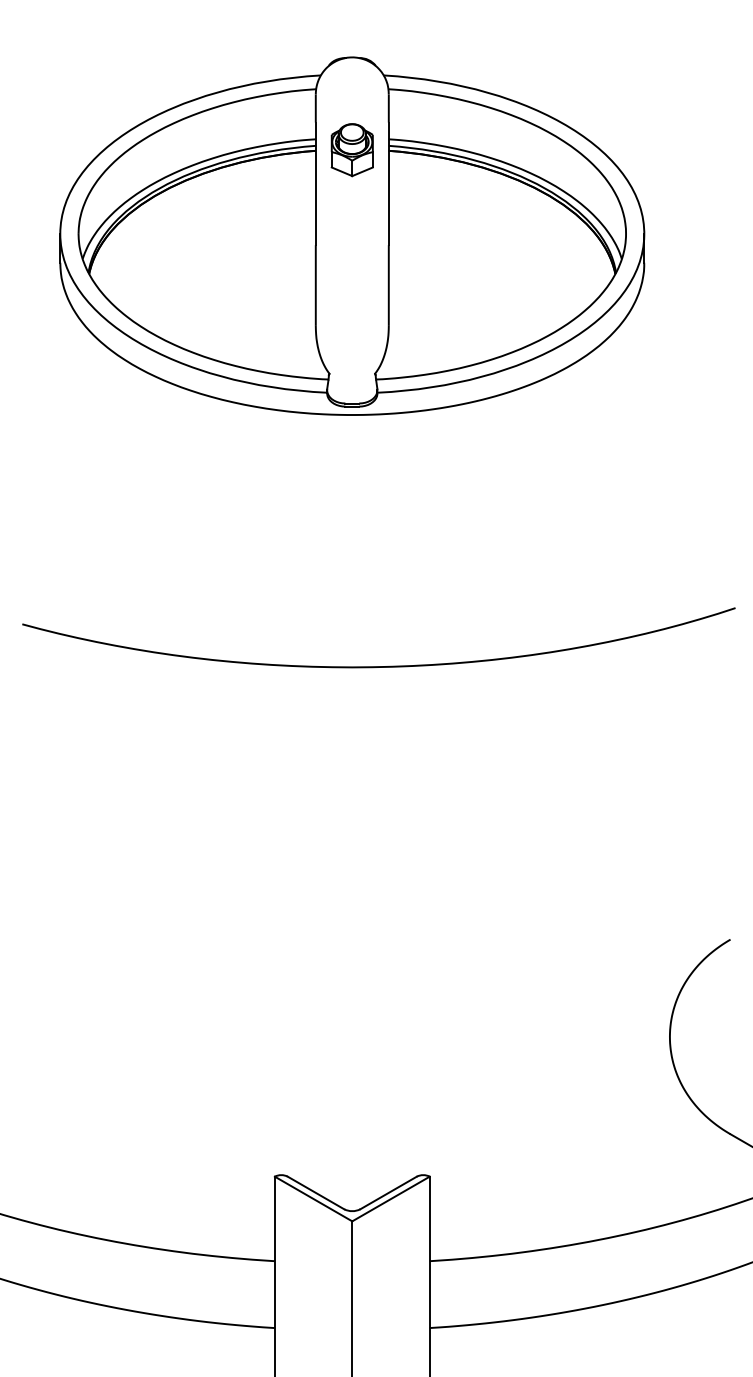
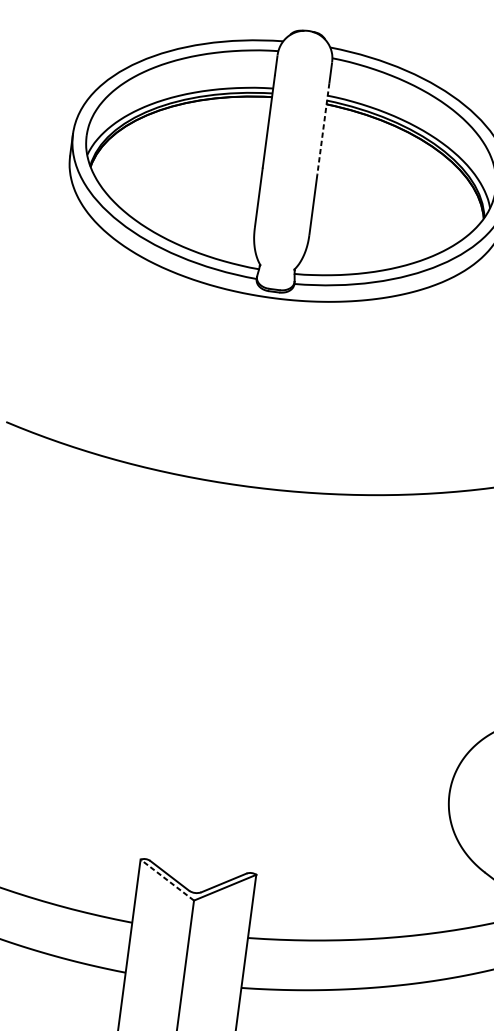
part: (351, 150) -> (298, 100), removed
line: (388, 184) -> (323, 129), solid -> dashed
line: (313, 1199) -> (167, 880), solid -> dashed

